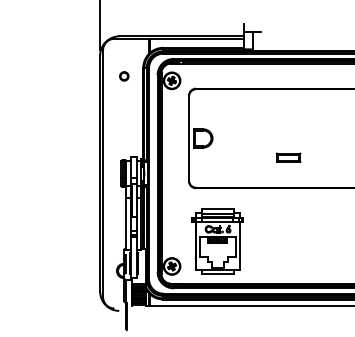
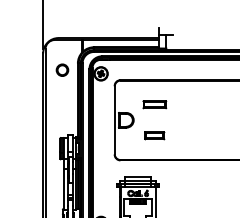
circle: (124, 76) -> (62, 70), size x1.67
part: (238, 118) -> (154, 104), added
part: (288, 157) -> (154, 135), moved

